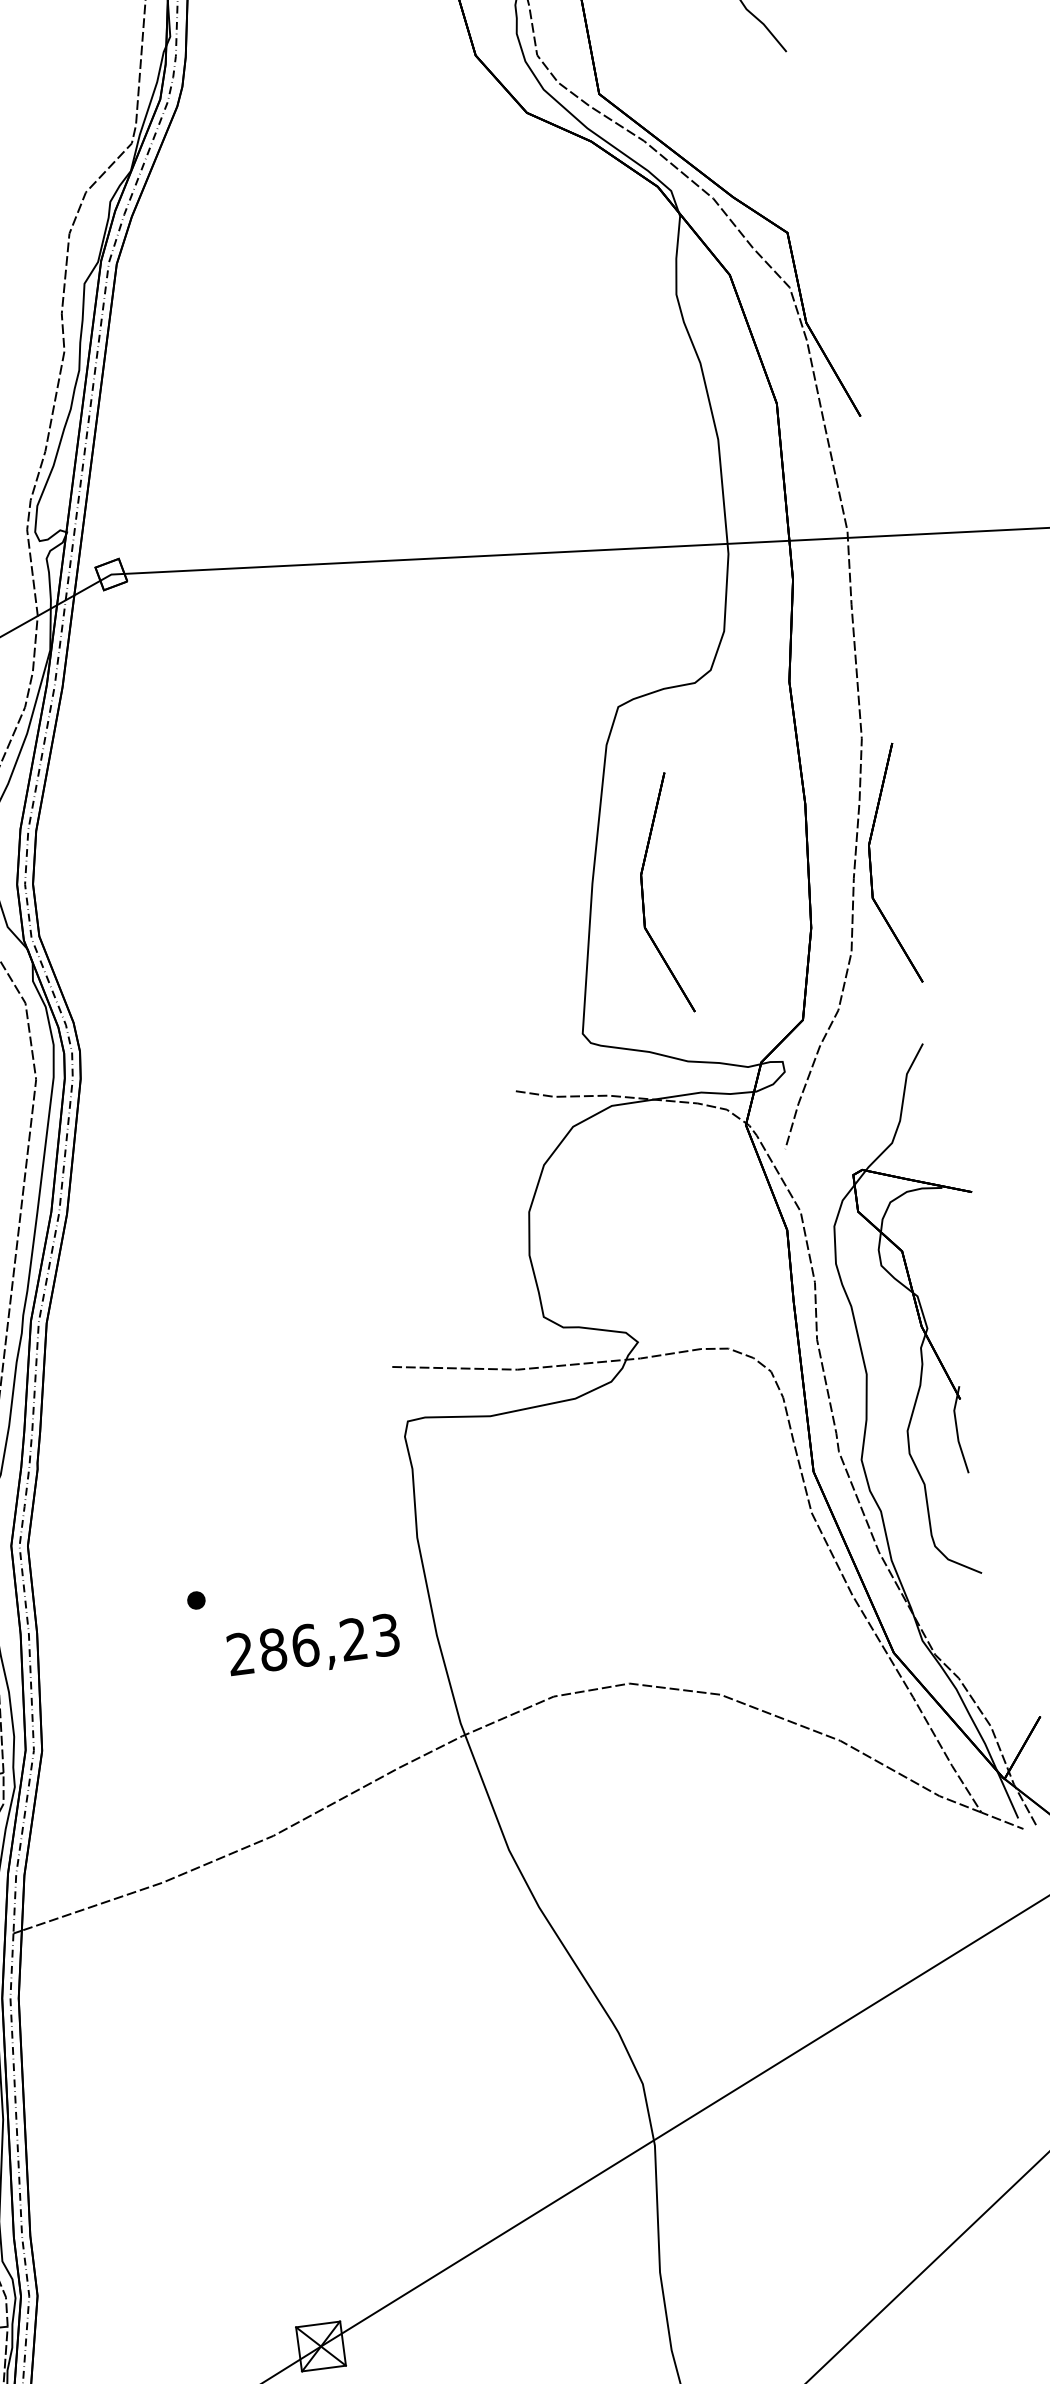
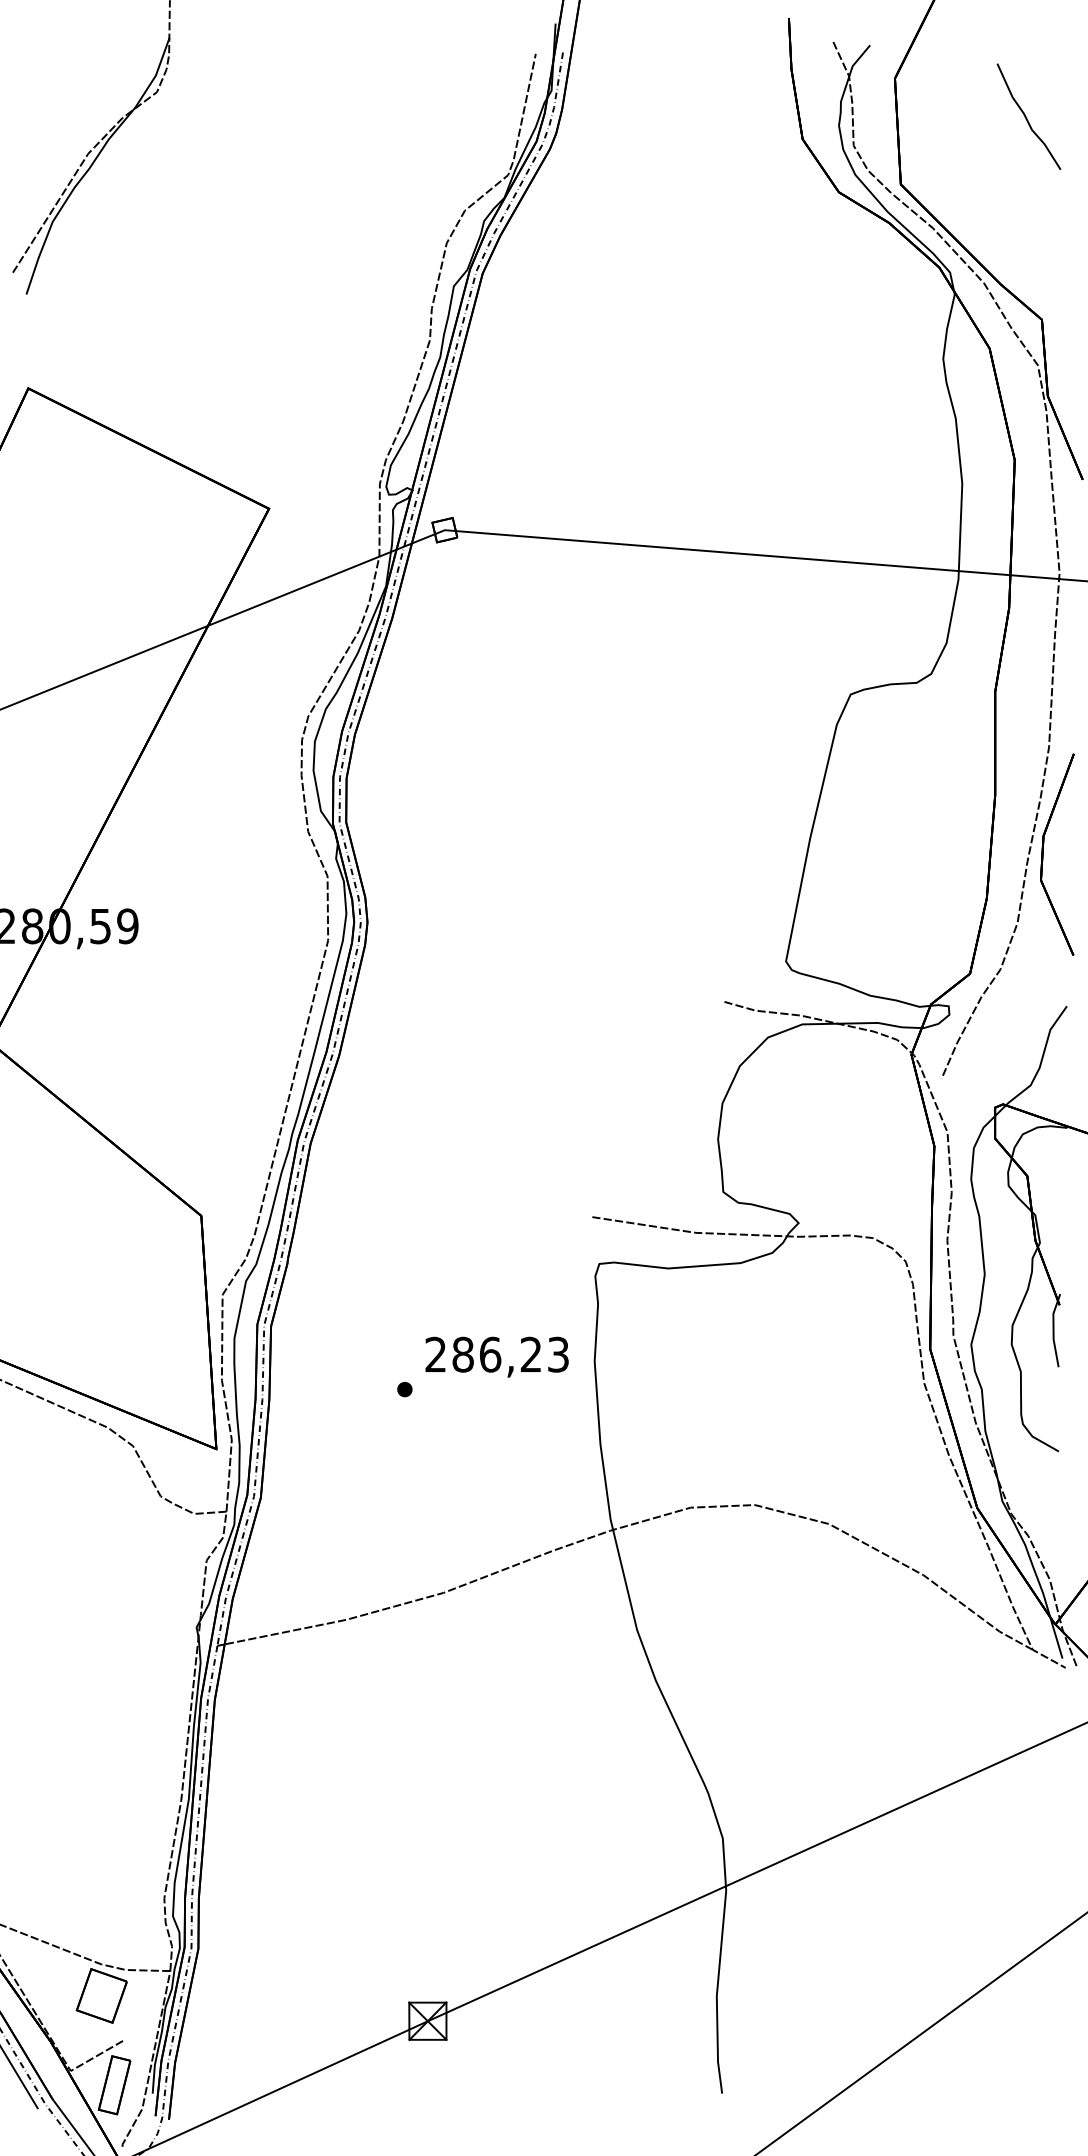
part: (643, 896) -> (851, 854), removed
text: (312, 1646) -> (496, 1356), moved

